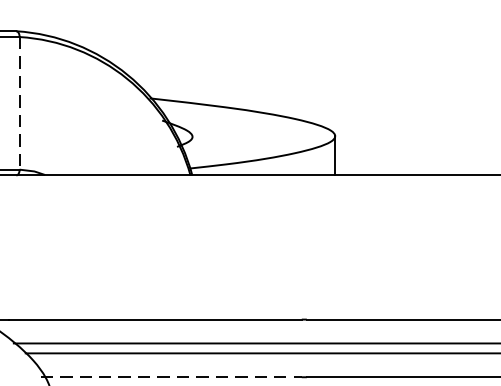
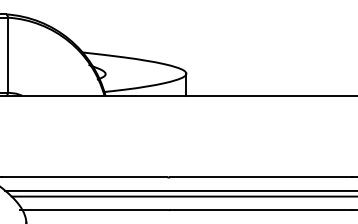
line: (18, 103) -> (7, 55), dashed -> solid
line: (170, 377) -> (93, 210), dashed -> solid

